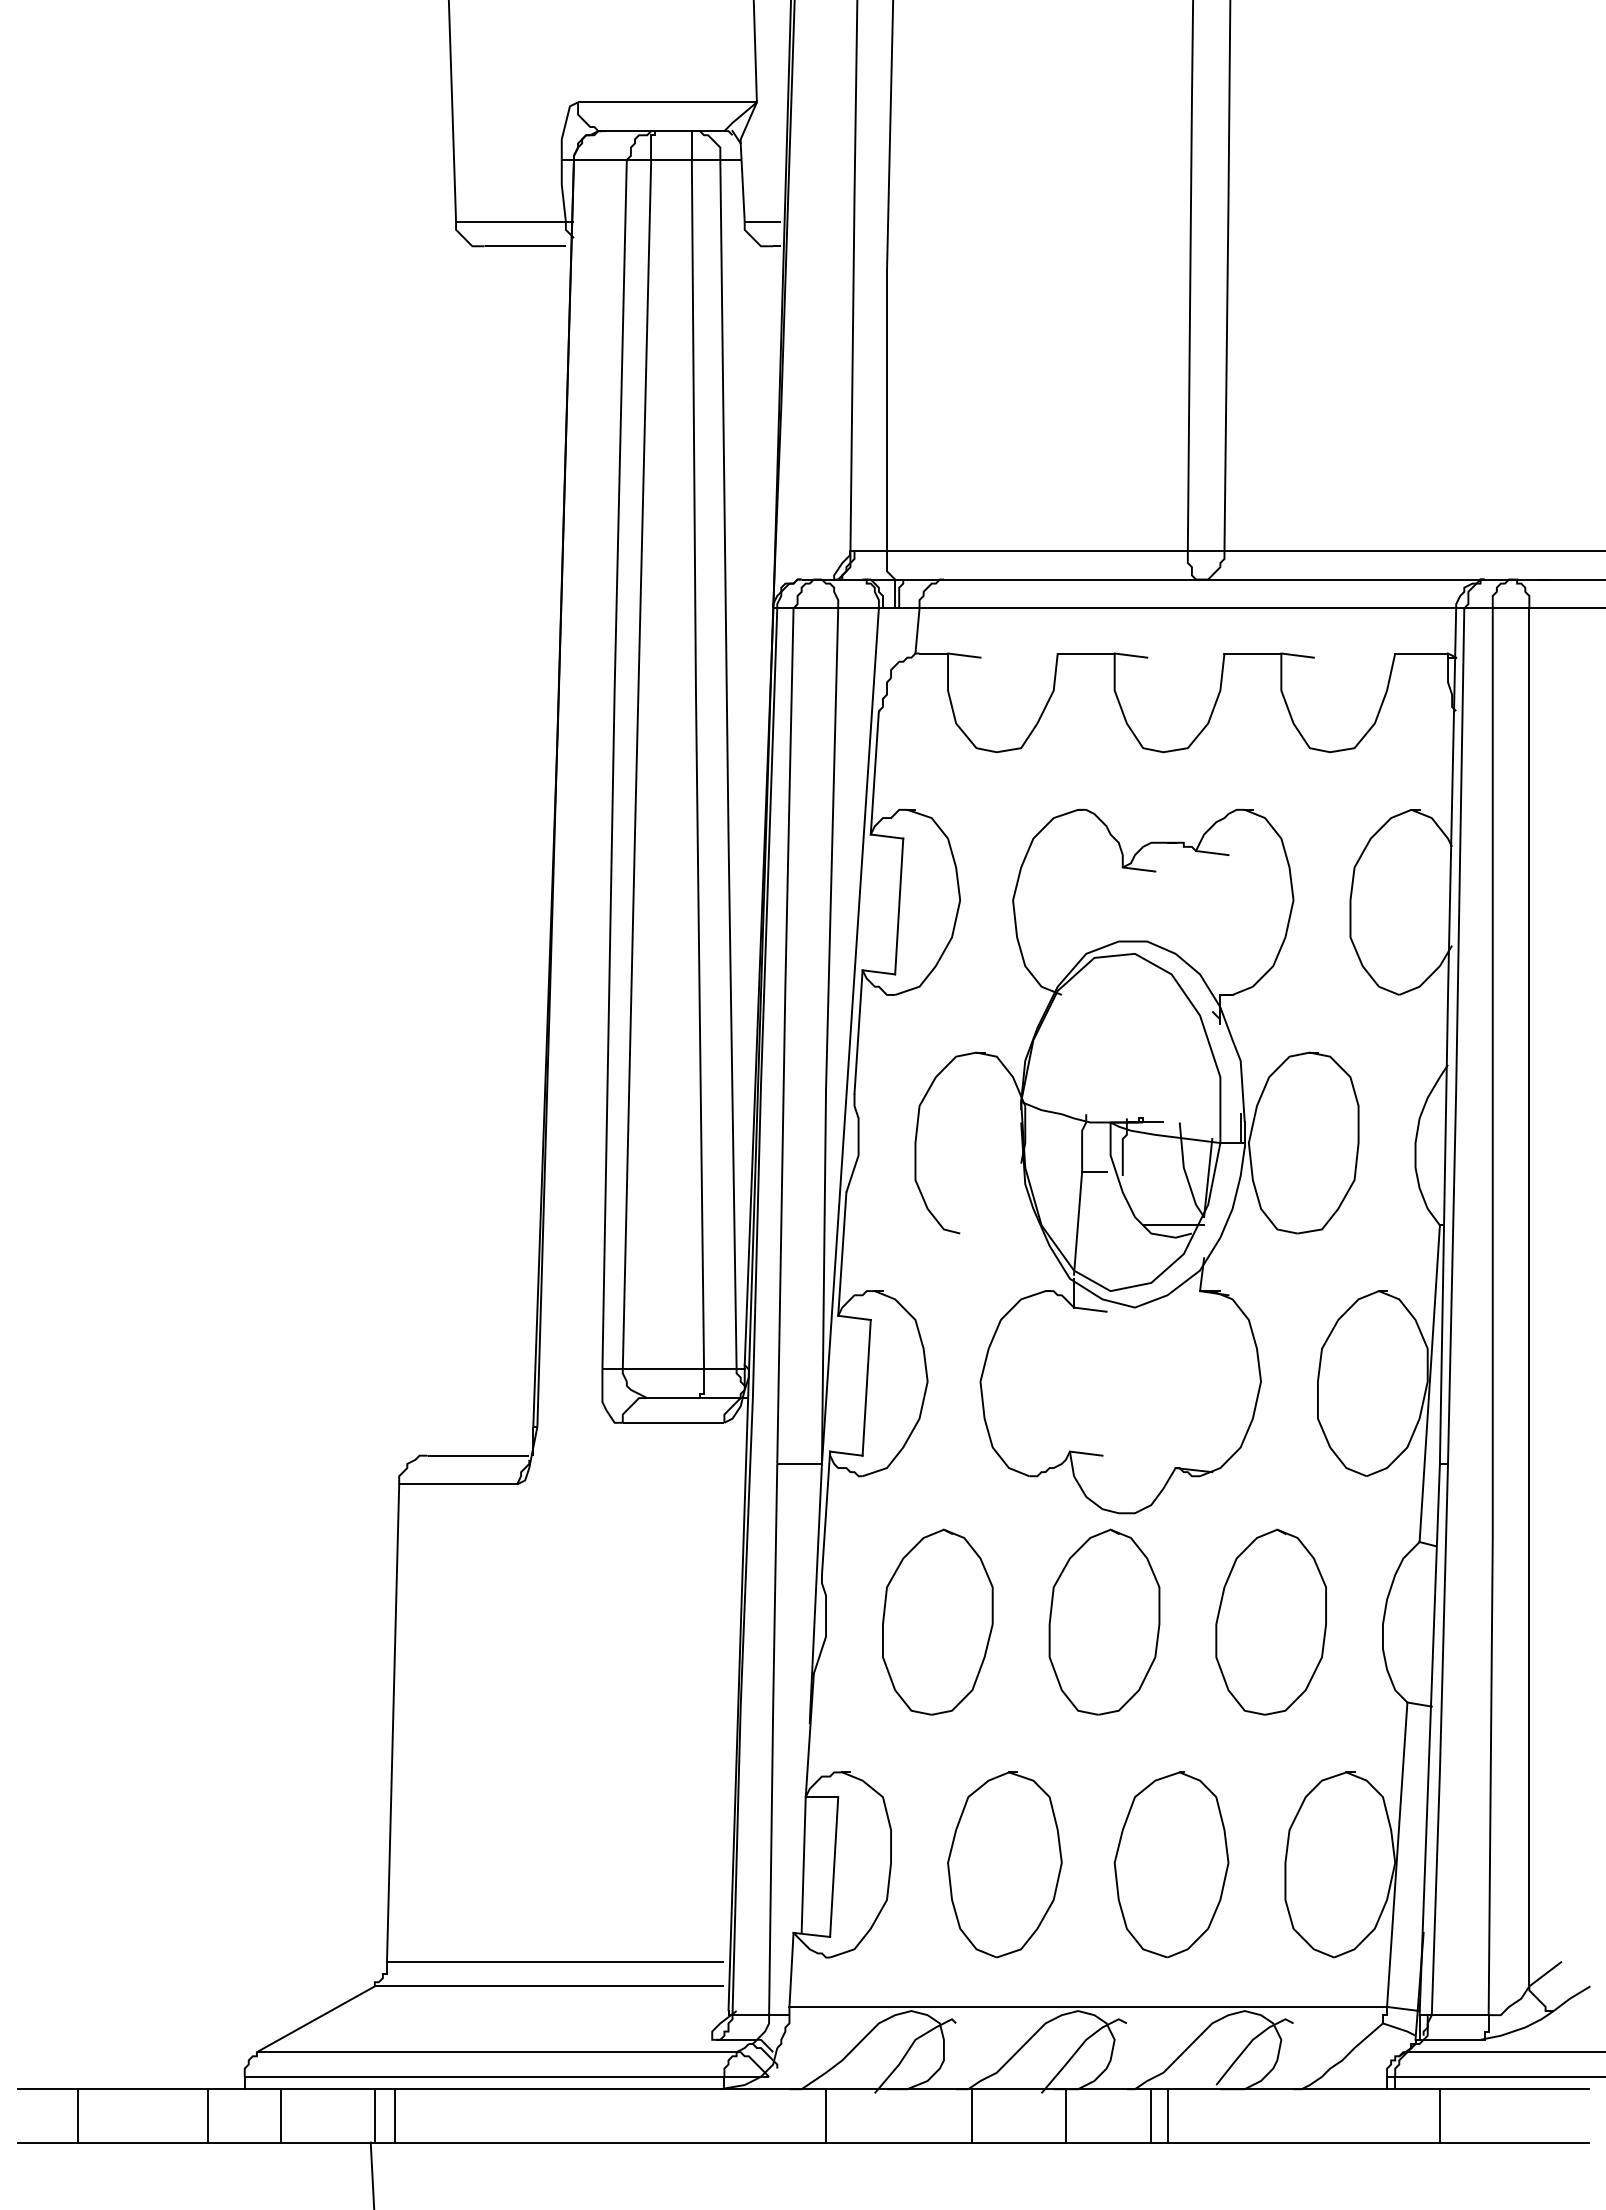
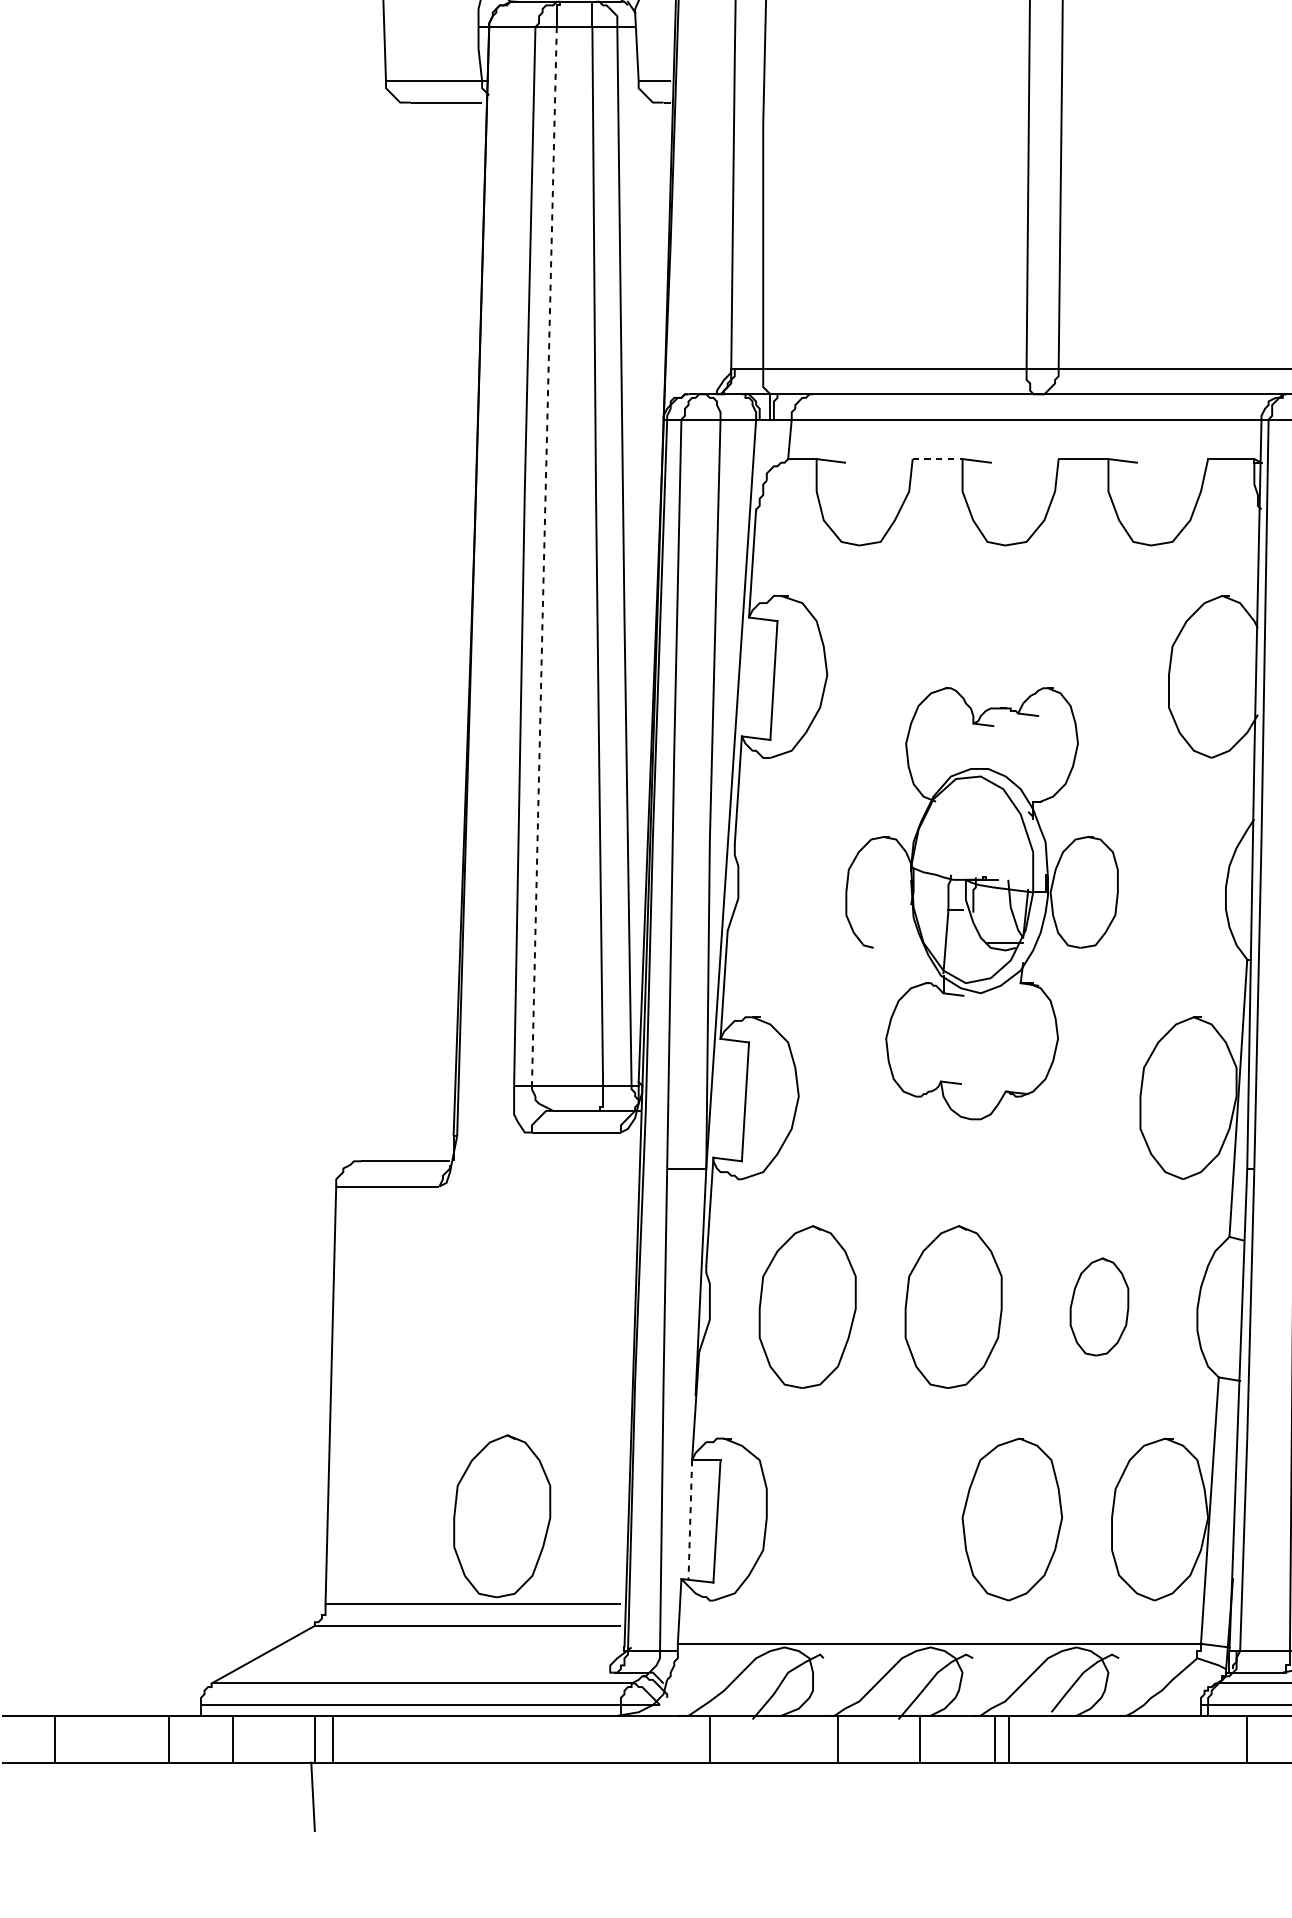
line: (1086, 653) -> (937, 459), solid -> dashed
line: (636, 765) -> (543, 557), solid -> dashed
part: (1136, 1161) -> (981, 903), size x0.7
part: (1270, 1621) -> (1098, 1306), size x0.6
part: (588, 1860) -> (501, 1515), added
part: (1004, 1864) -> (866, 1519), removed
line: (803, 1865) -> (690, 1520), solid -> dashed

